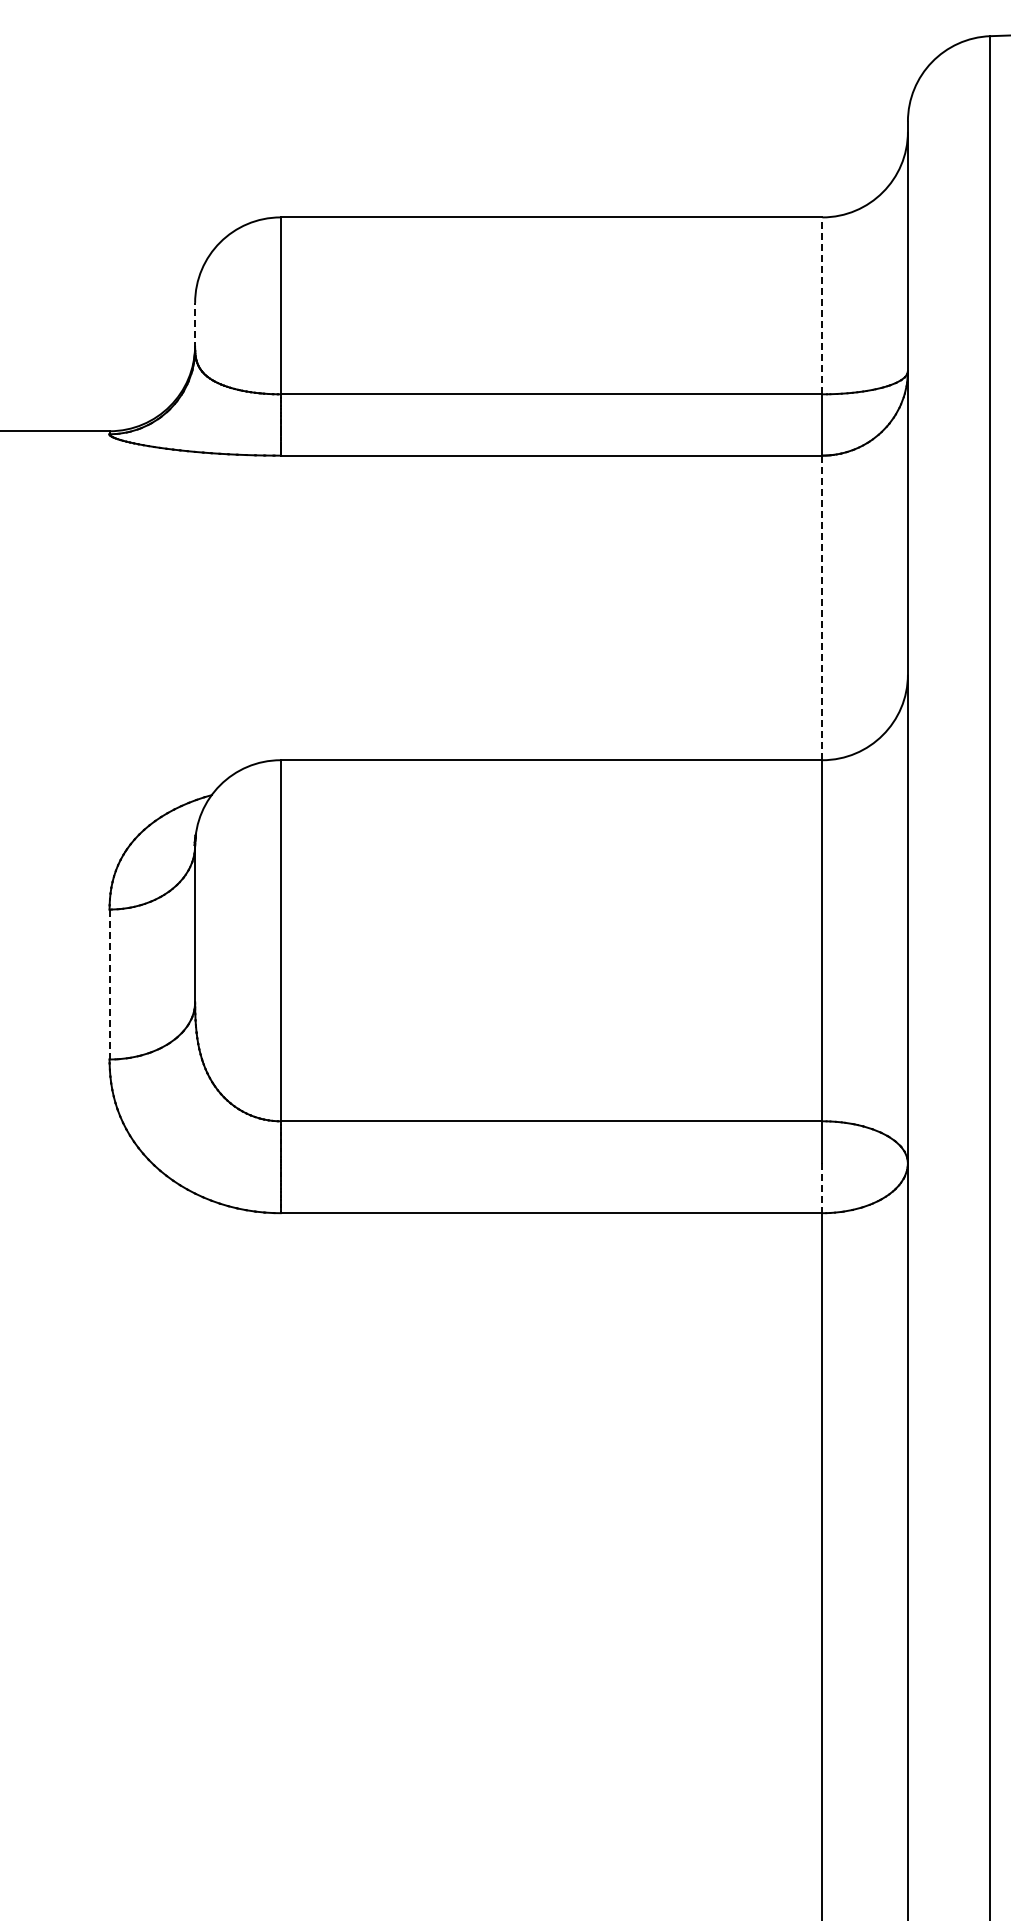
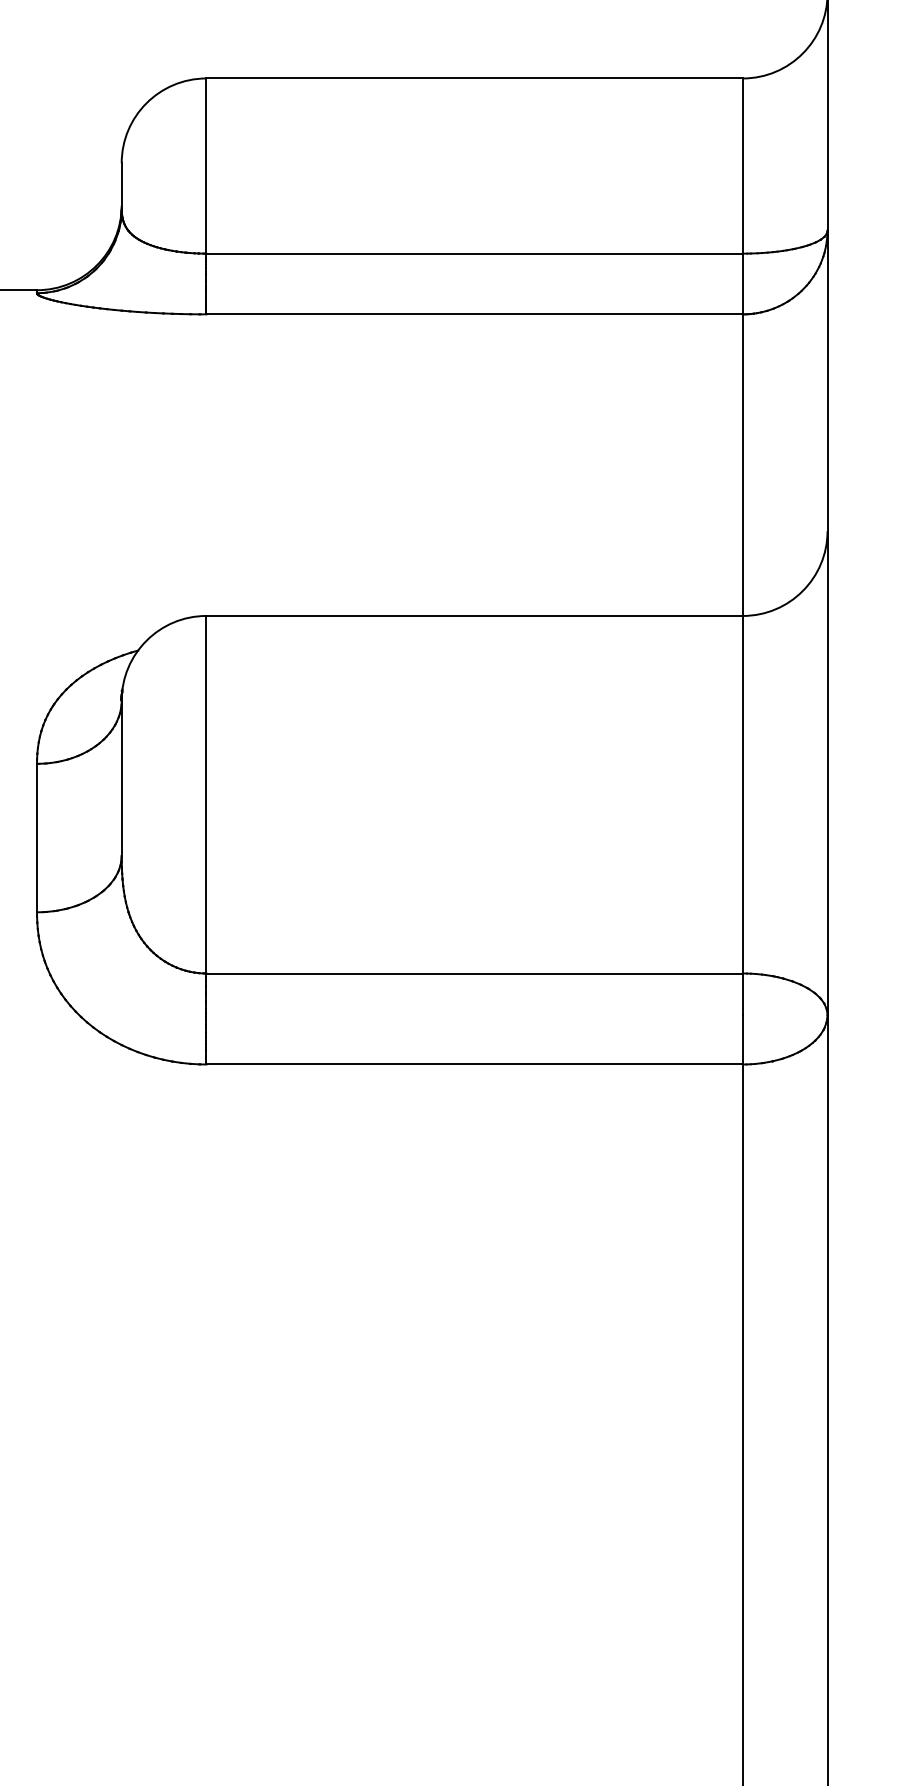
line: (822, 305) -> (742, 165), dashed -> solid
line: (195, 325) -> (122, 185), dashed -> solid
line: (822, 607) -> (742, 464), dashed -> solid
line: (109, 984) -> (36, 838), dashed -> solid
line: (822, 1188) -> (742, 1040), dashed -> solid

